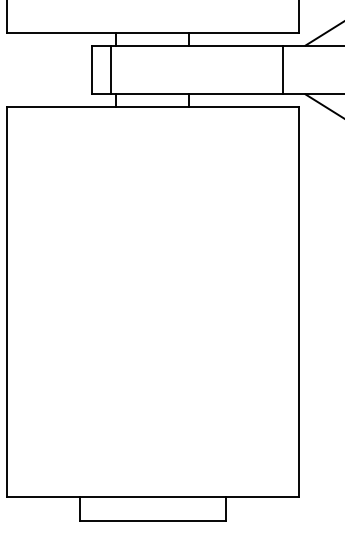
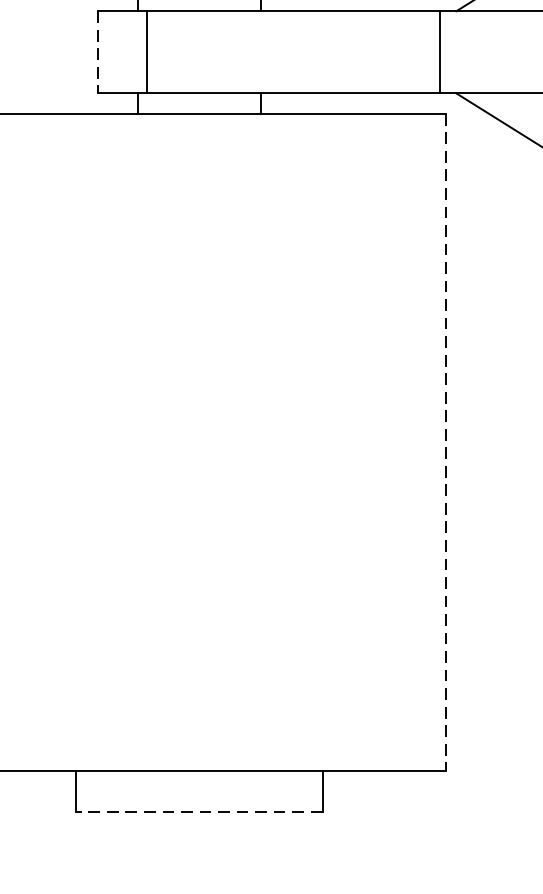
line: (110, 69) -> (146, 51), moved
line: (283, 69) -> (441, 51), moved
line: (92, 70) -> (97, 53), solid -> dashed
line: (299, 301) -> (446, 442), solid -> dashed
line: (152, 520) -> (198, 811), solid -> dashed

